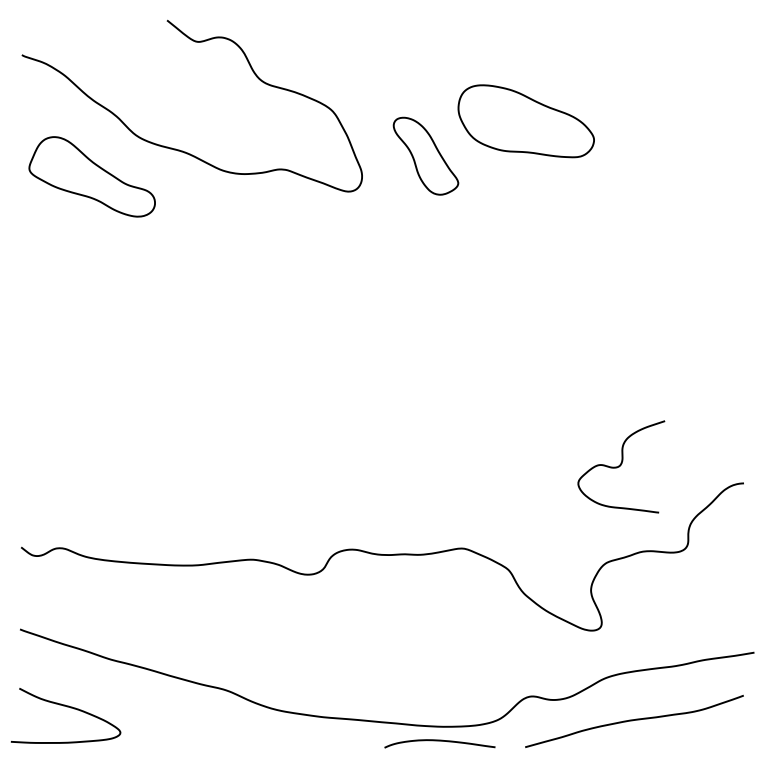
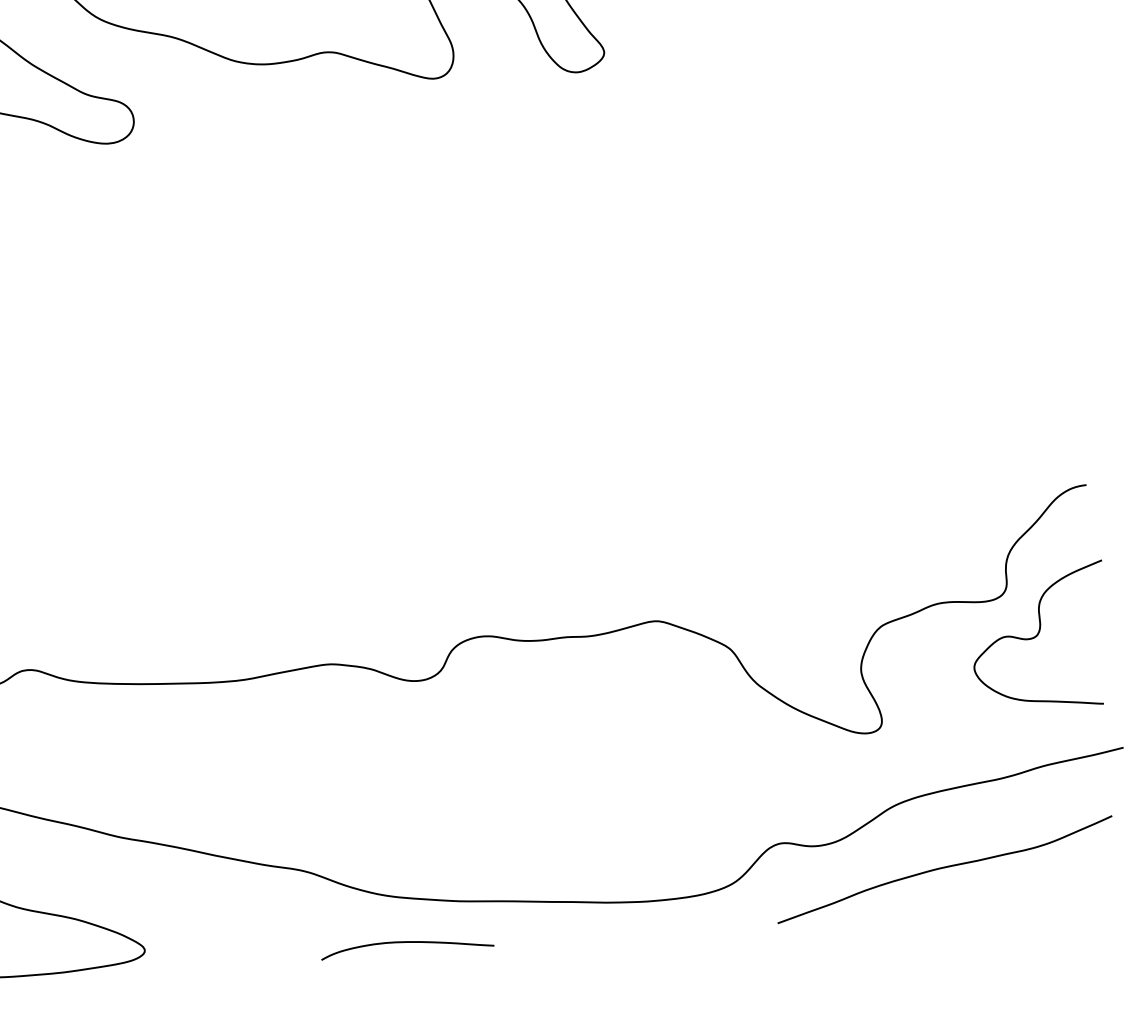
curve: (621, 465) -> (1039, 634), moved
curve: (439, 741) -> (406, 943), moved

